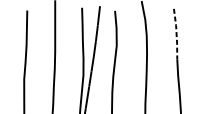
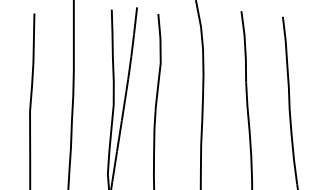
line: (176, 33) -> (245, 46), dashed -> solid

